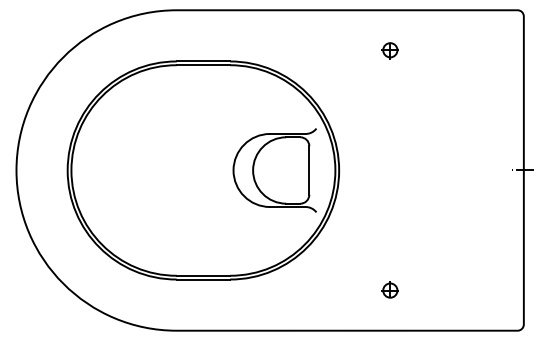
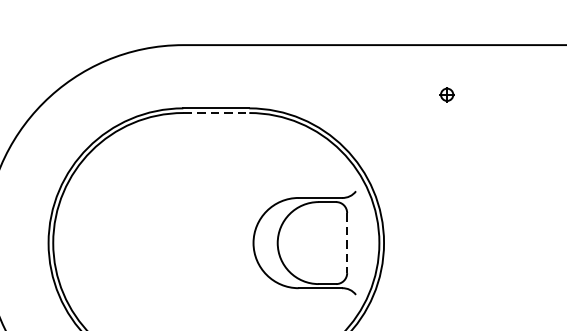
part: (389, 50) -> (446, 94), size x0.7
line: (203, 65) -> (216, 113), solid -> dashed
line: (309, 170) -> (347, 243), solid -> dashed

